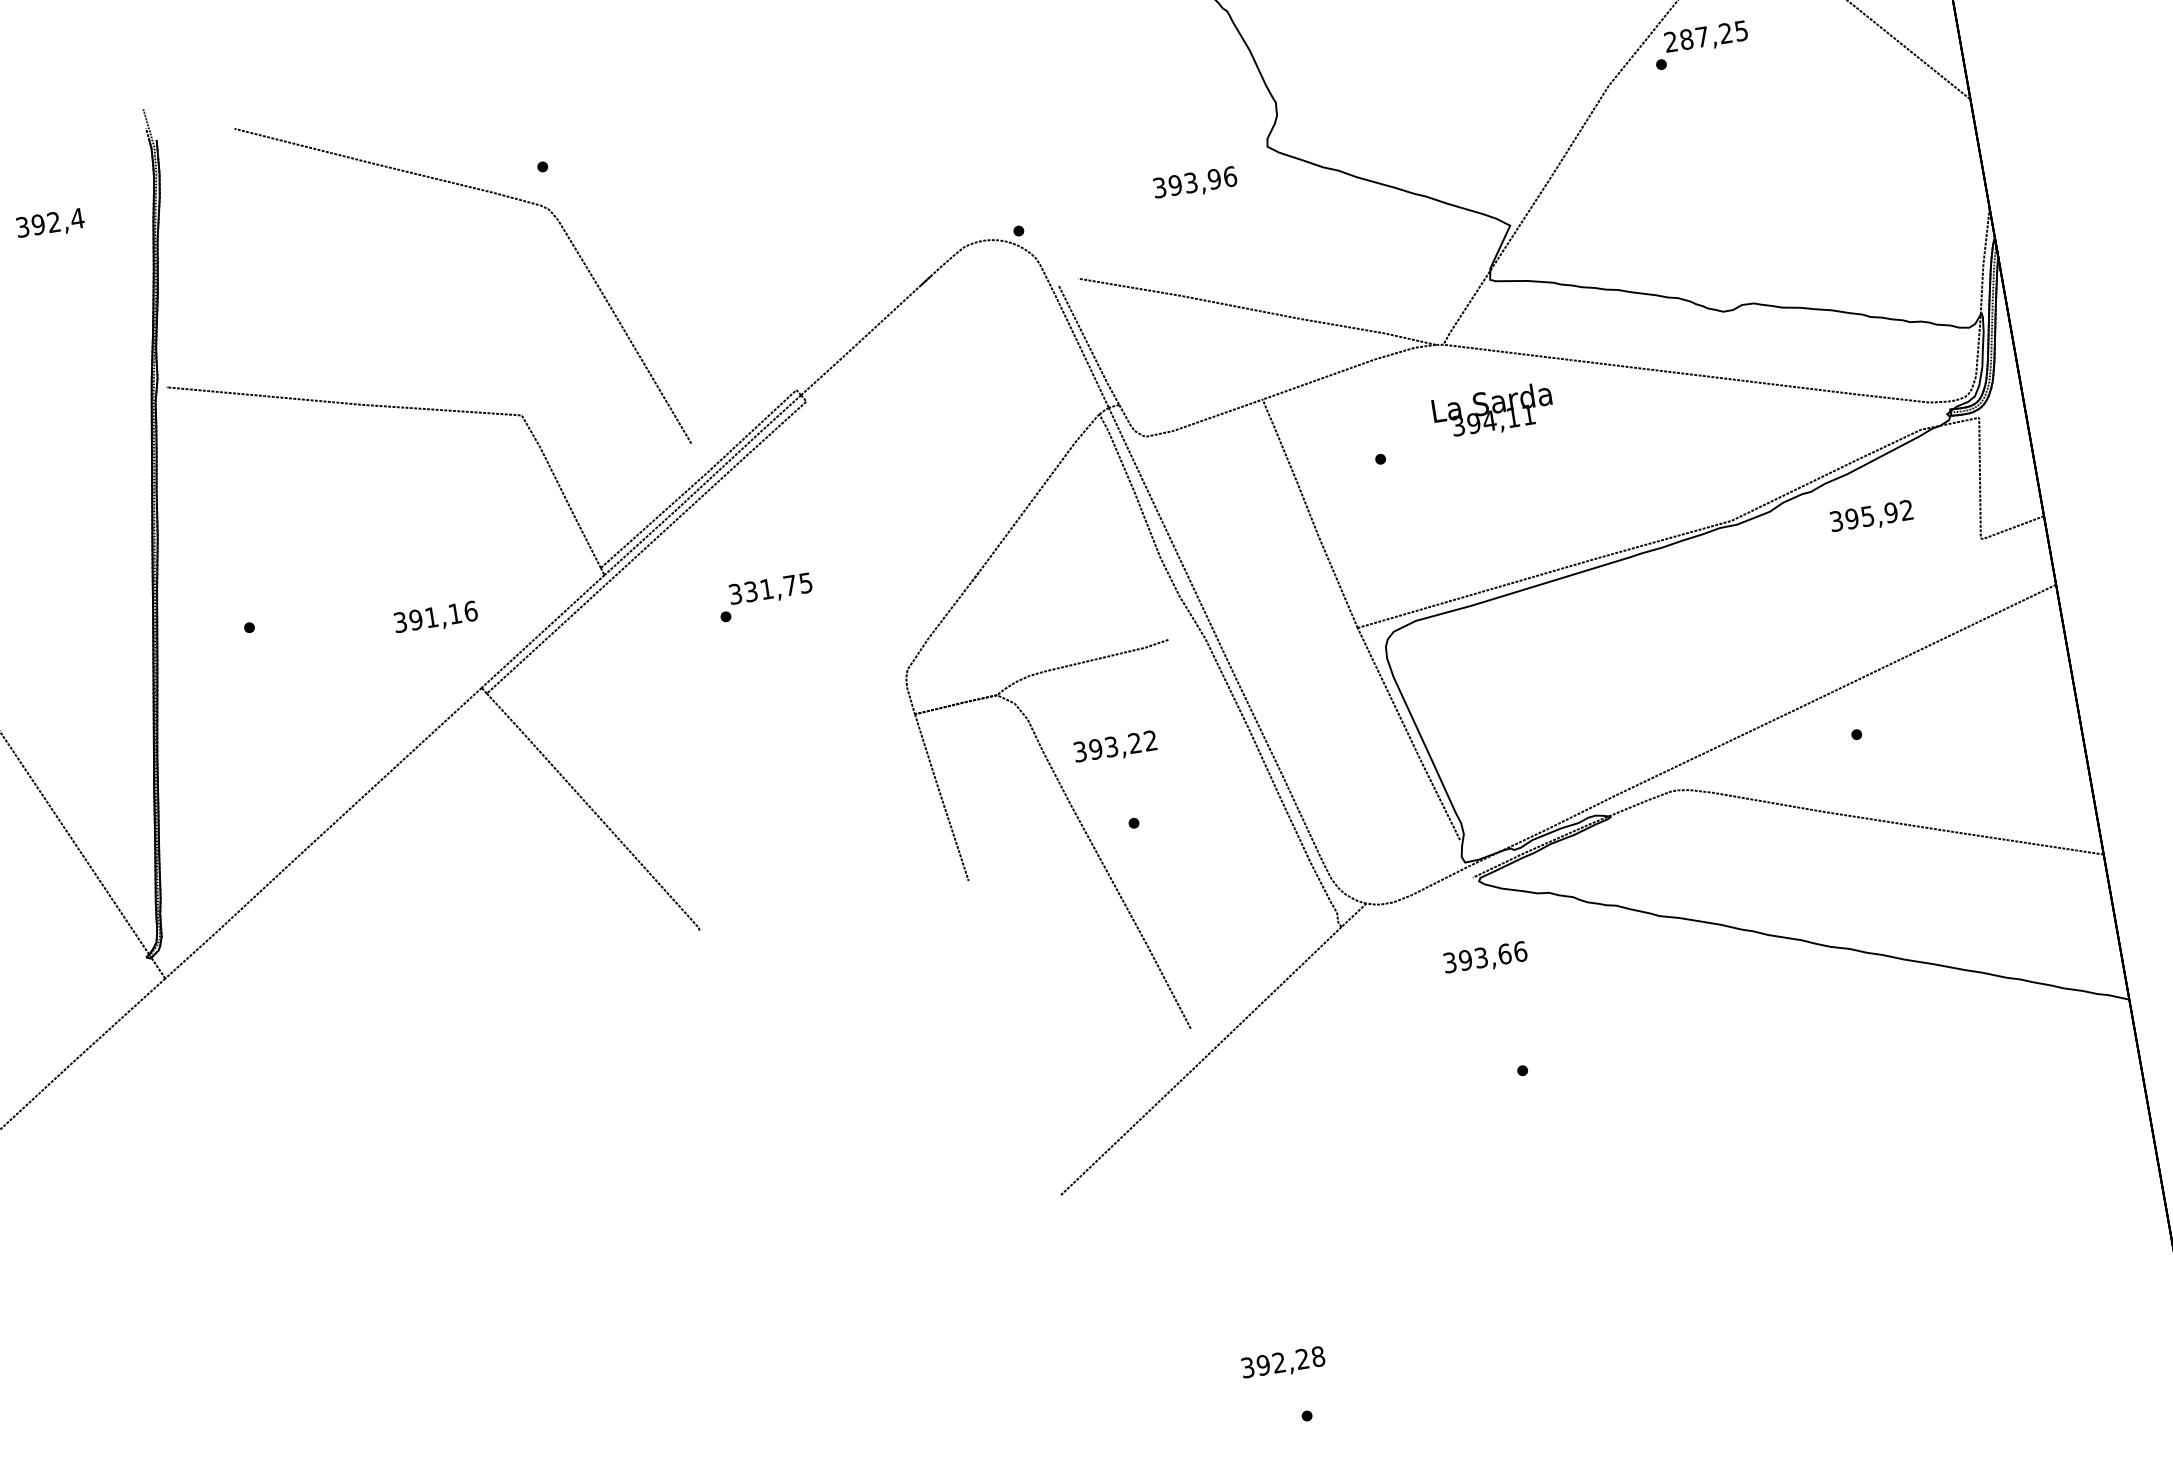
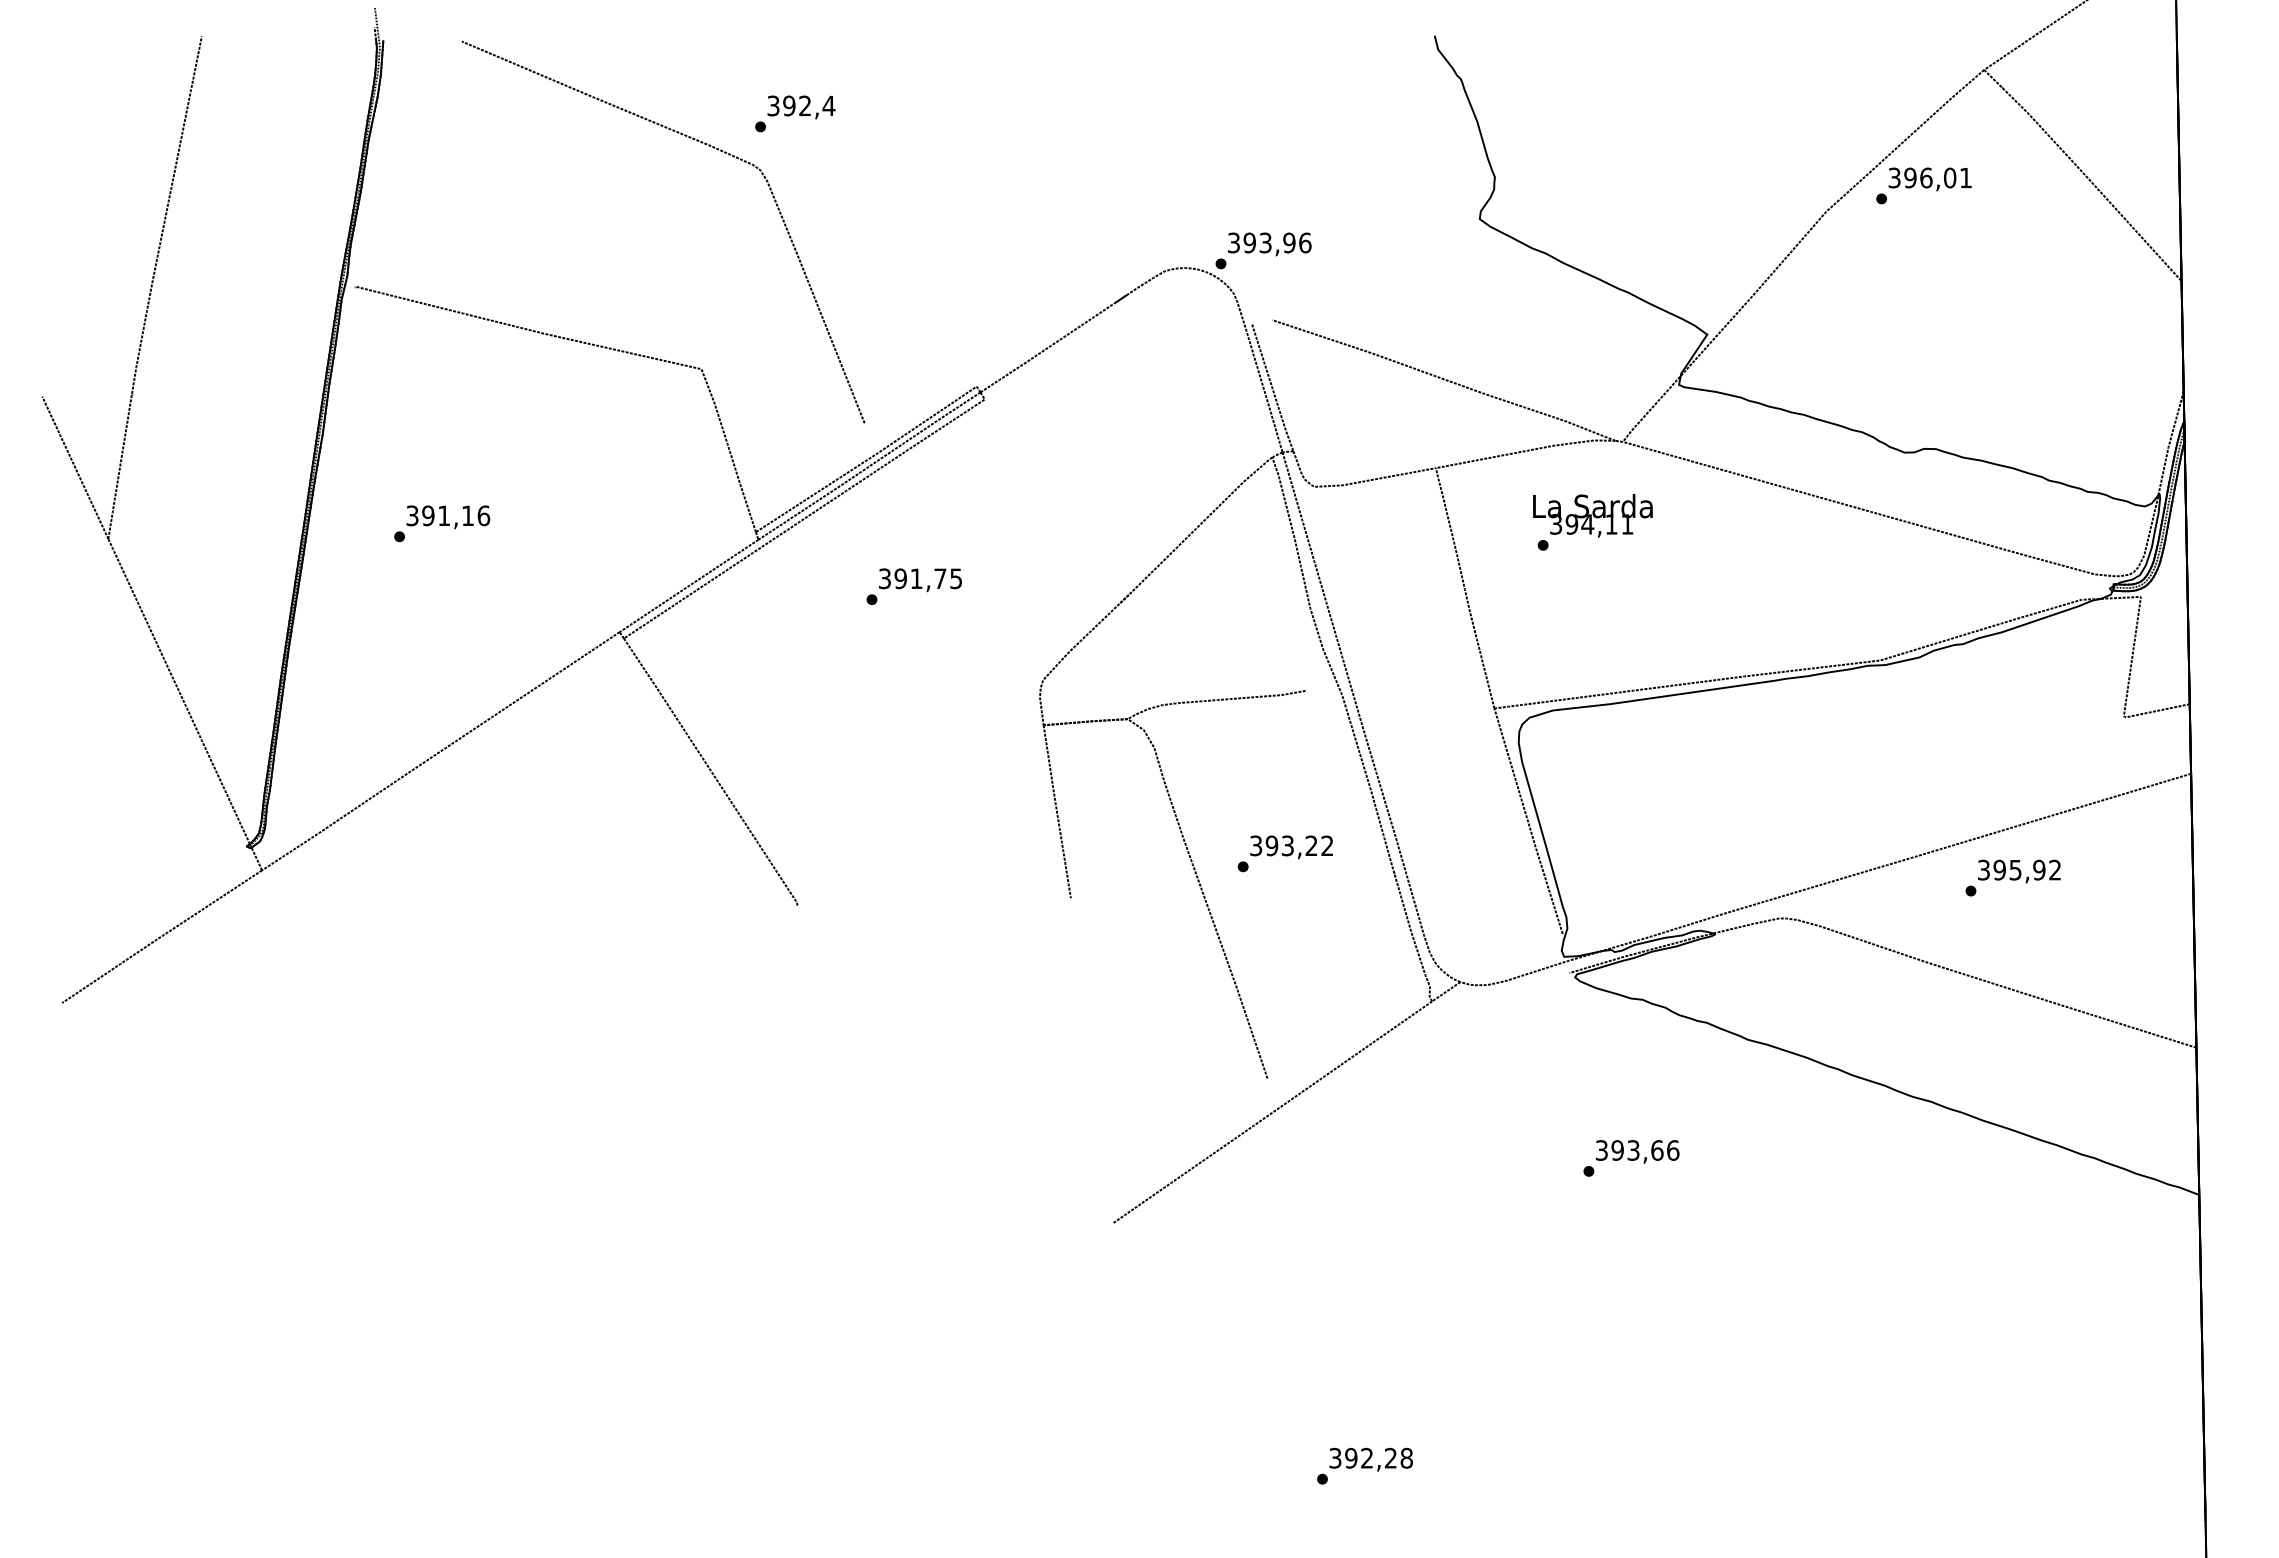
text: (1705, 36) -> (1929, 177), 287,25 -> 396,01
text: (1195, 183) -> (1269, 244), moved
text: (50, 224) -> (801, 107), moved
text: (1492, 411) -> (1592, 515), moved
text: (1871, 517) -> (2019, 871), moved
text: (750, 591) -> (900, 578), 331,75 -> 391,75
text: (436, 618) -> (448, 517), moved
text: (1115, 747) -> (1291, 847), moved
text: (1485, 958) -> (1637, 1151), moved
text: (1282, 1363) -> (1370, 1459), moved

